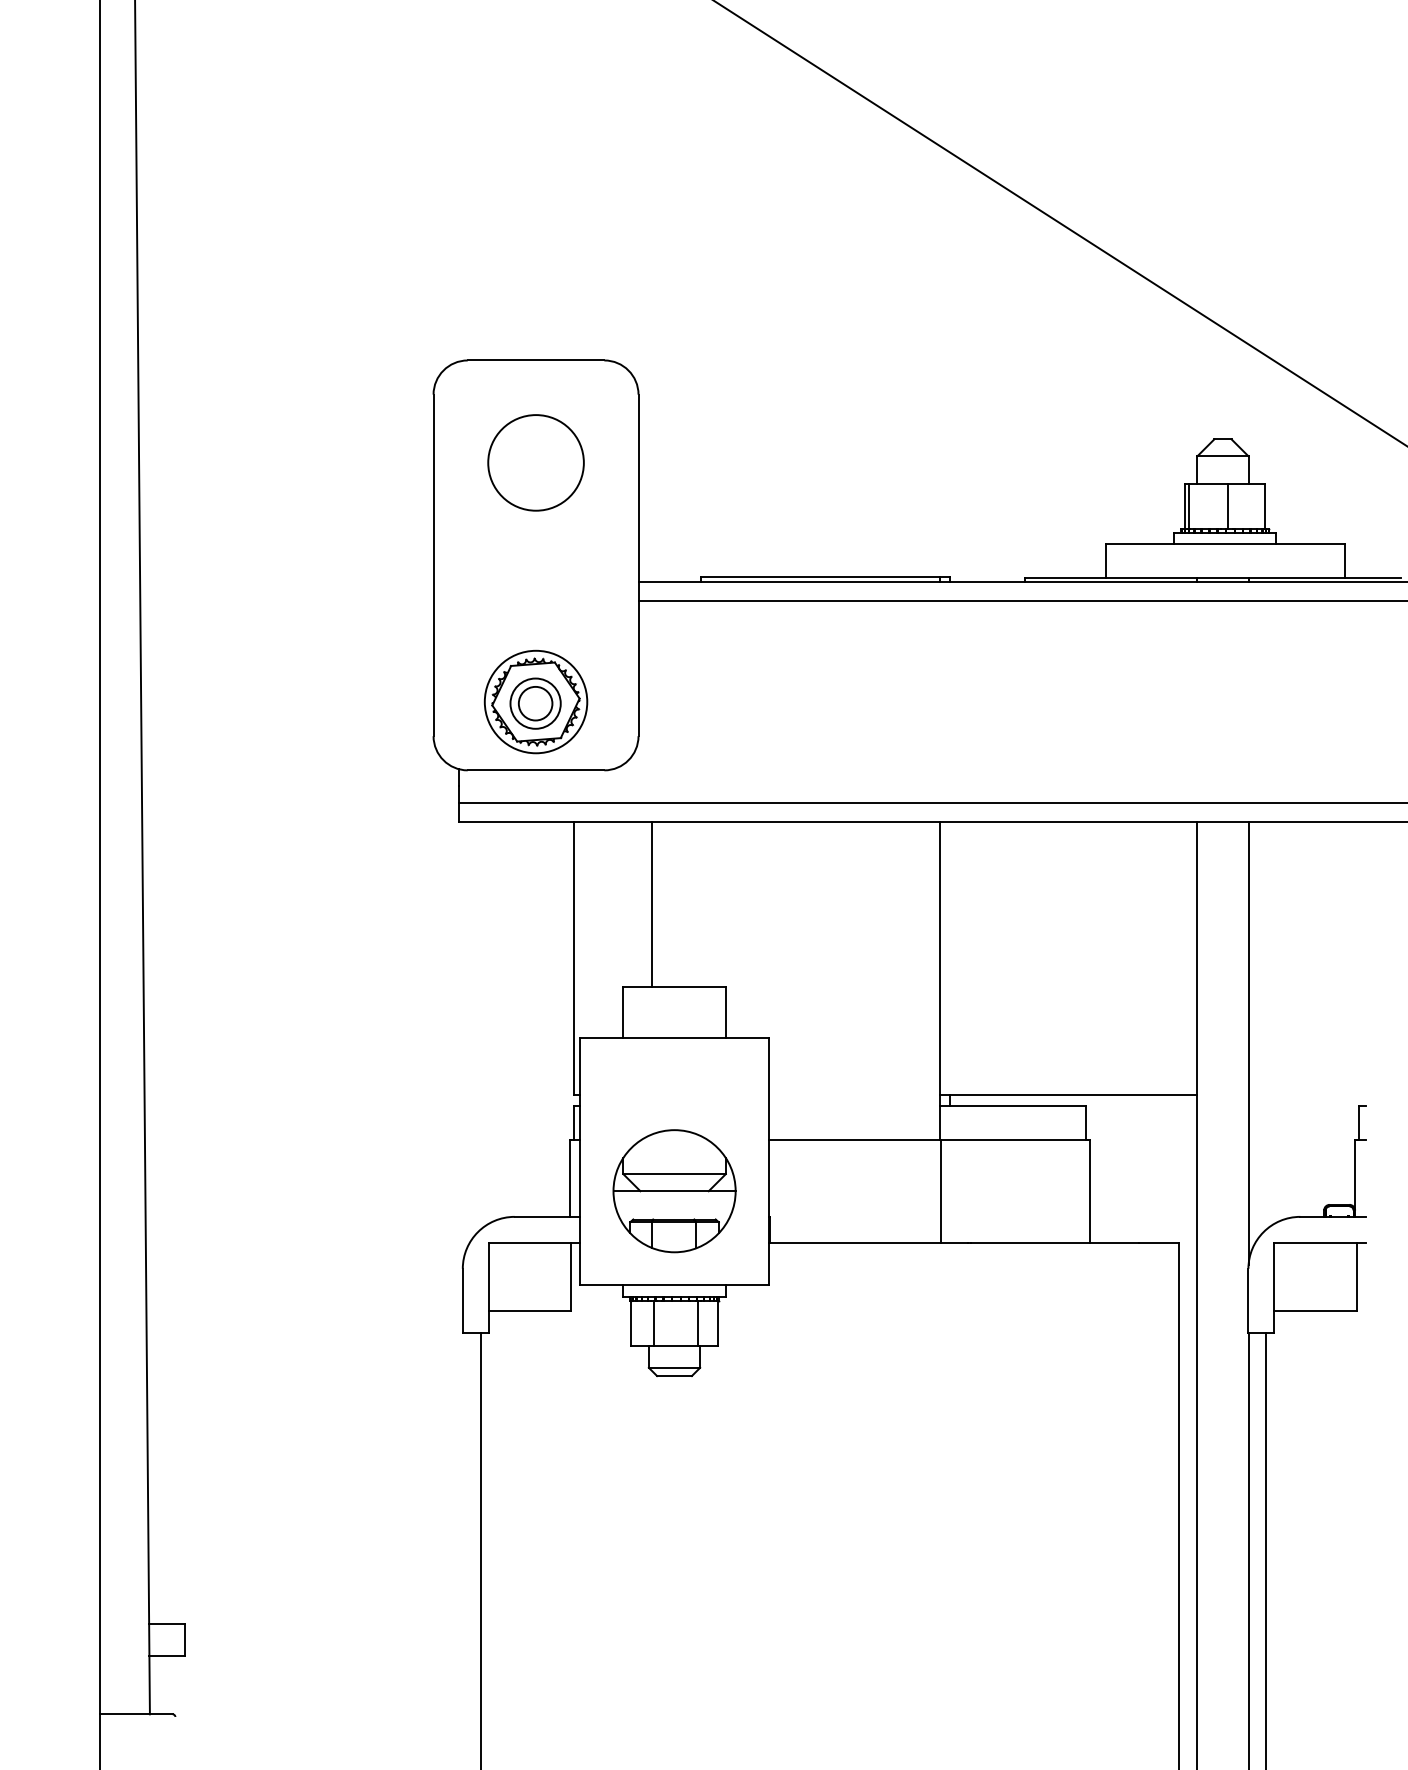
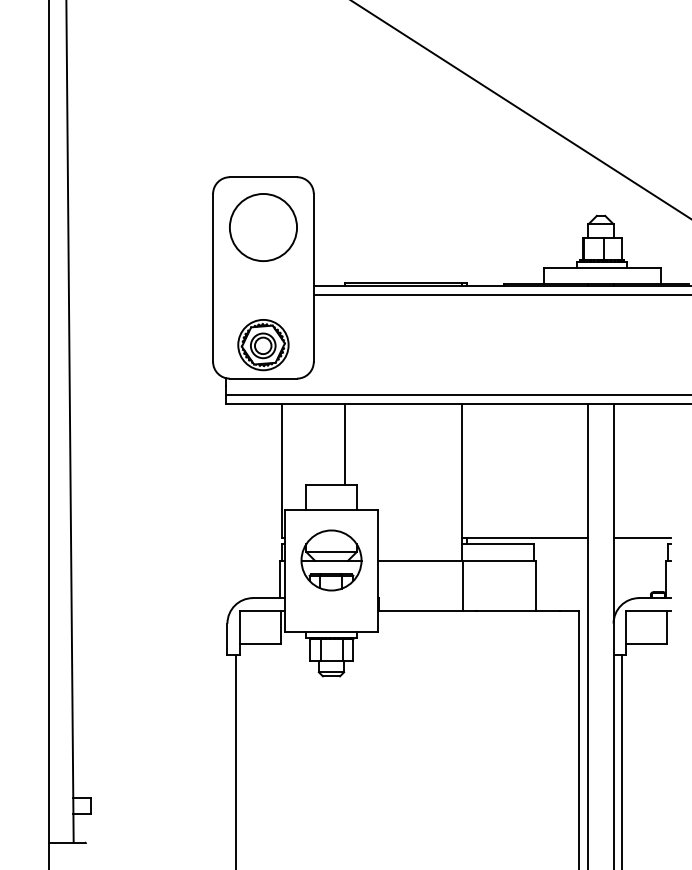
circle: (536, 462) -> (263, 227), size x1.43
line: (652, 902) -> (344, 443), moved
line: (1307, 1095) -> (642, 538), added
part: (674, 1191) -> (331, 560), moved

